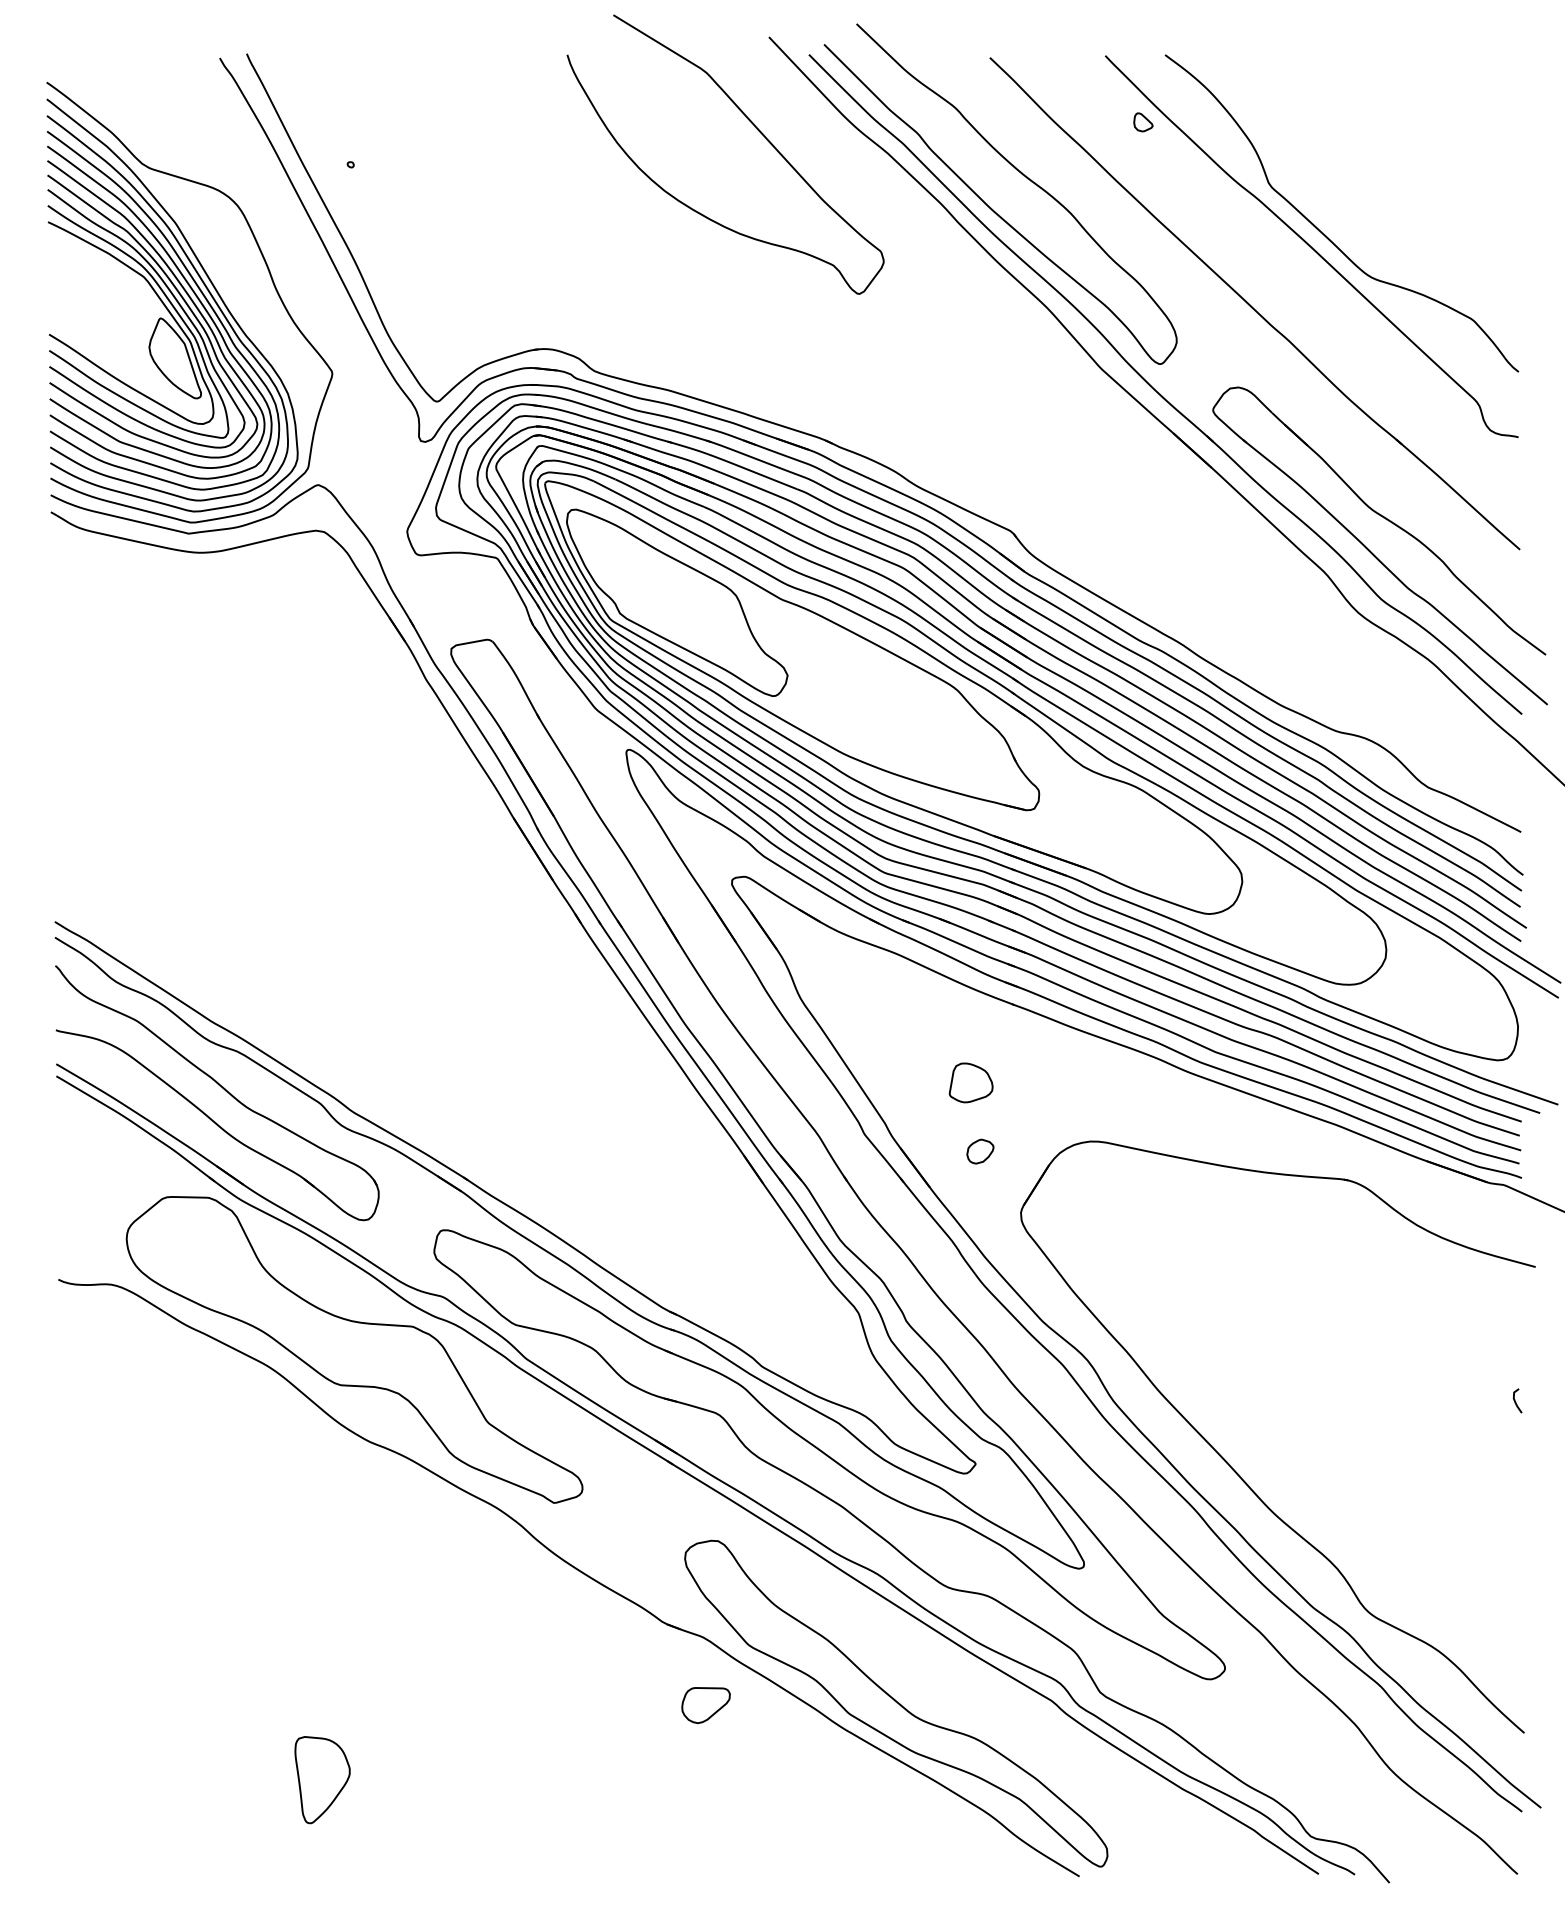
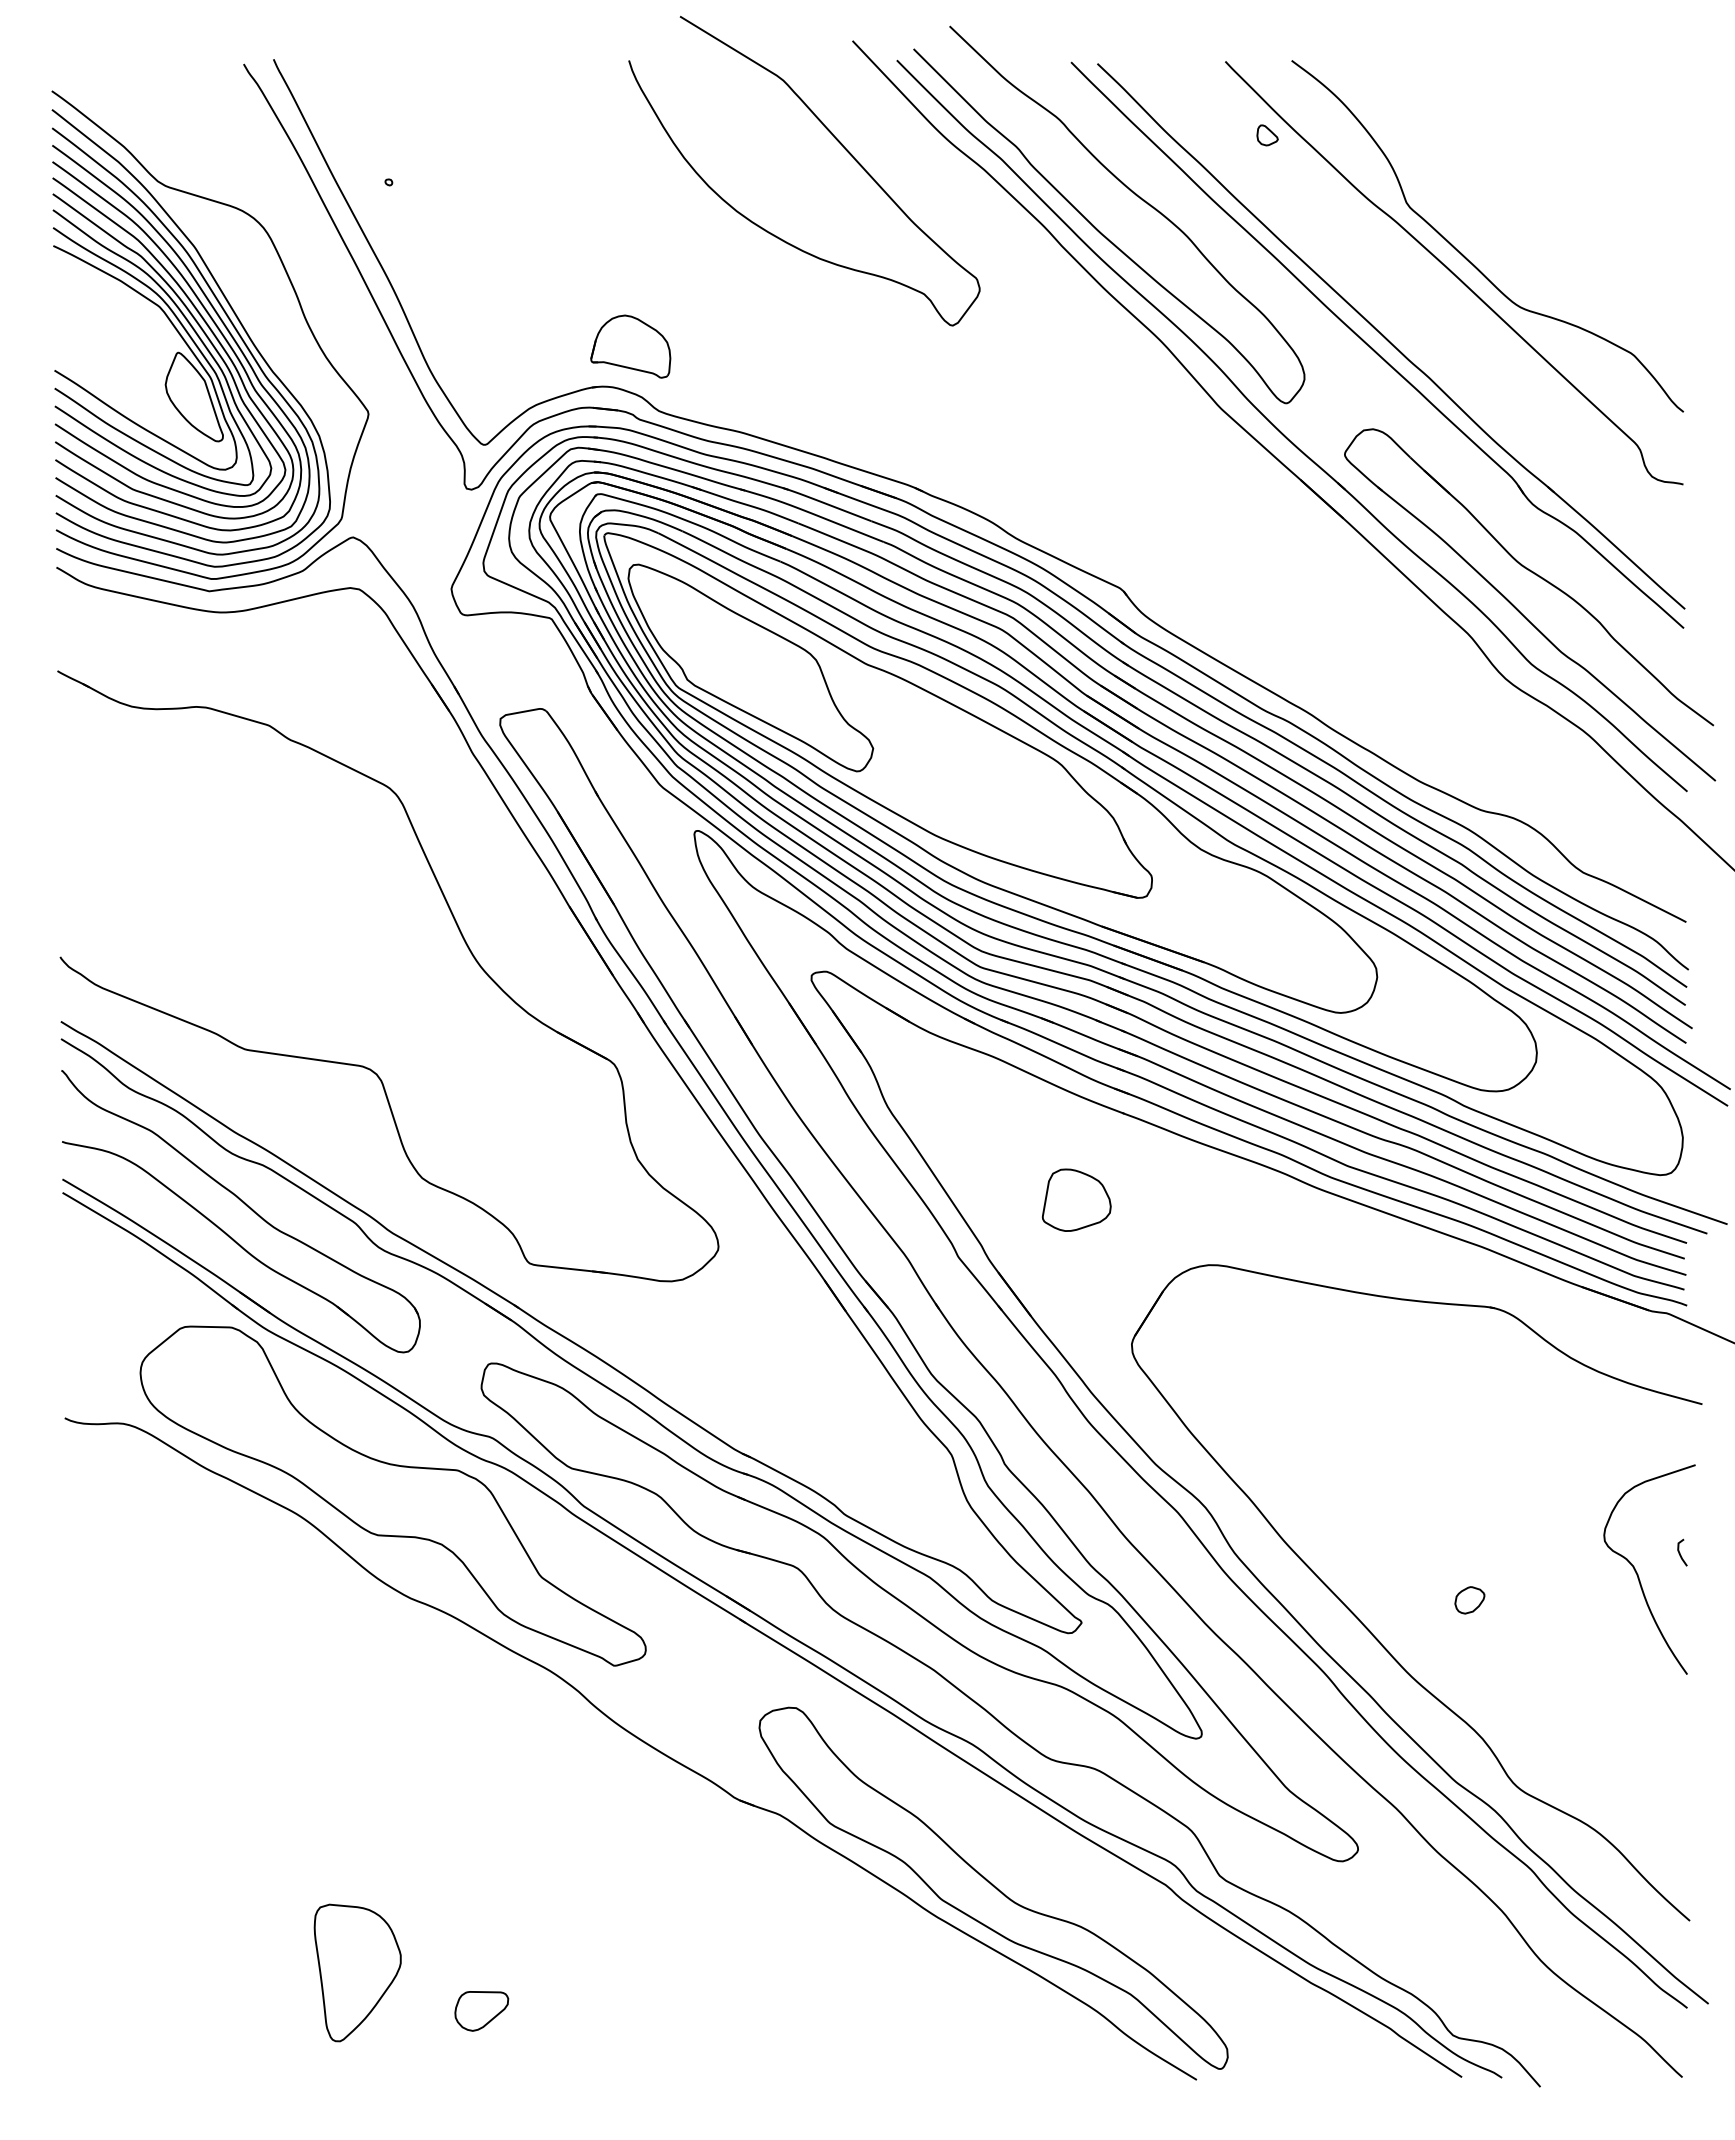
part: (1242, 311) -> (1377, 344), added
part: (568, 312) -> (630, 346), added
part: (417, 846) -> (462, 938), added
part: (971, 1082) -> (1076, 1199), size x1.43
part: (980, 1151) -> (1469, 1600), moved
curve: (1478, 1420) -> (1638, 1574), added
part: (705, 1705) -> (481, 2011), moved
part: (322, 1779) -> (357, 1972), size x1.43

